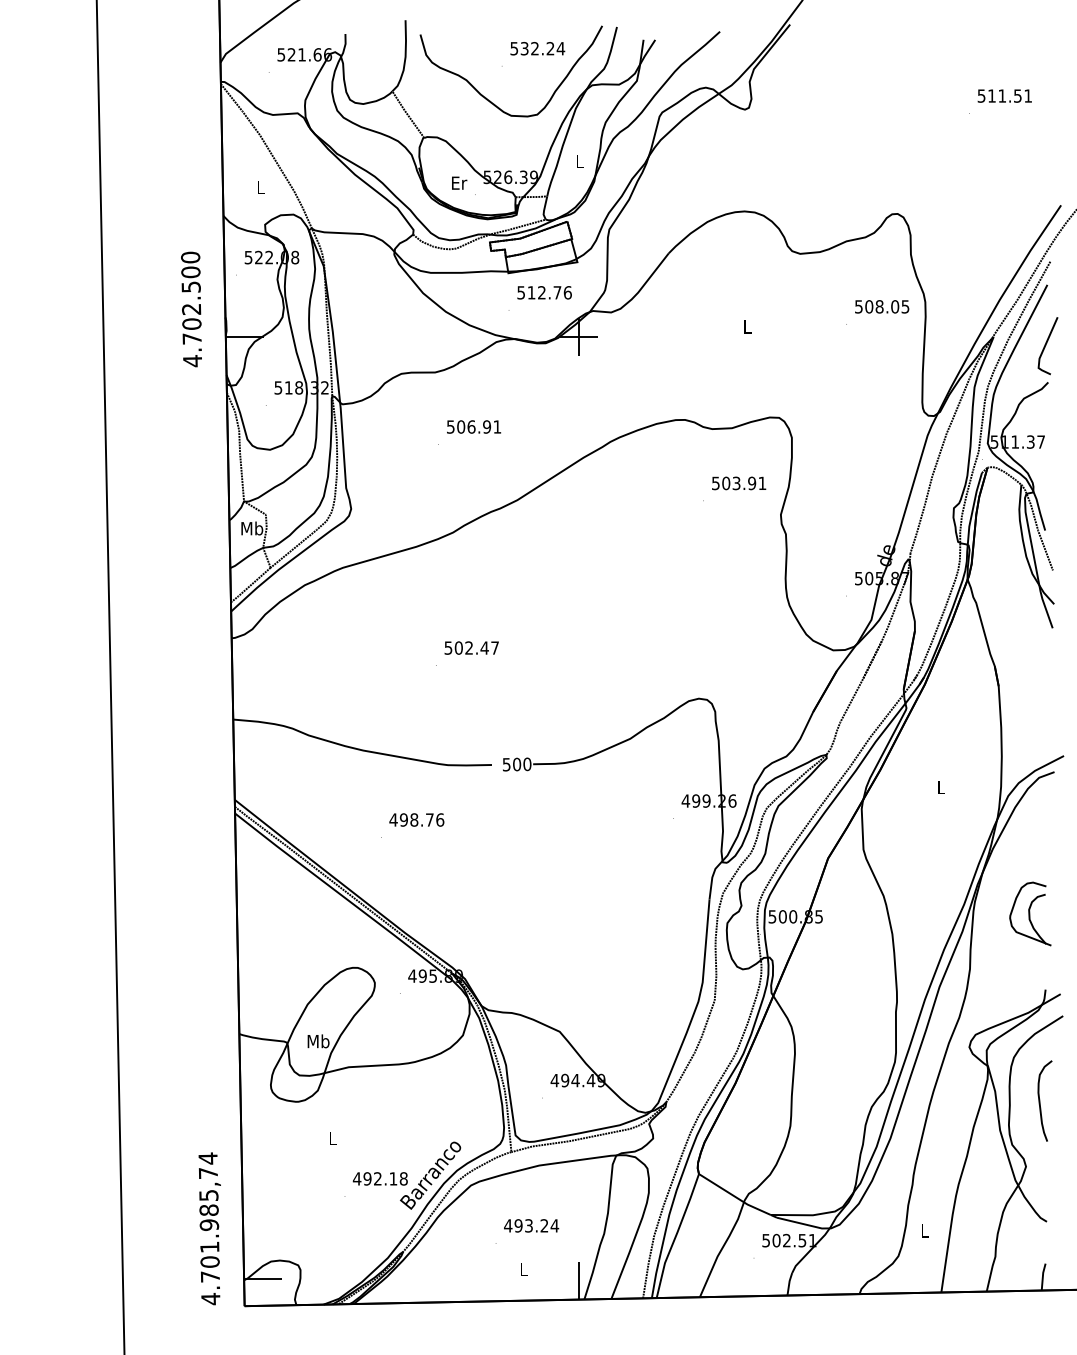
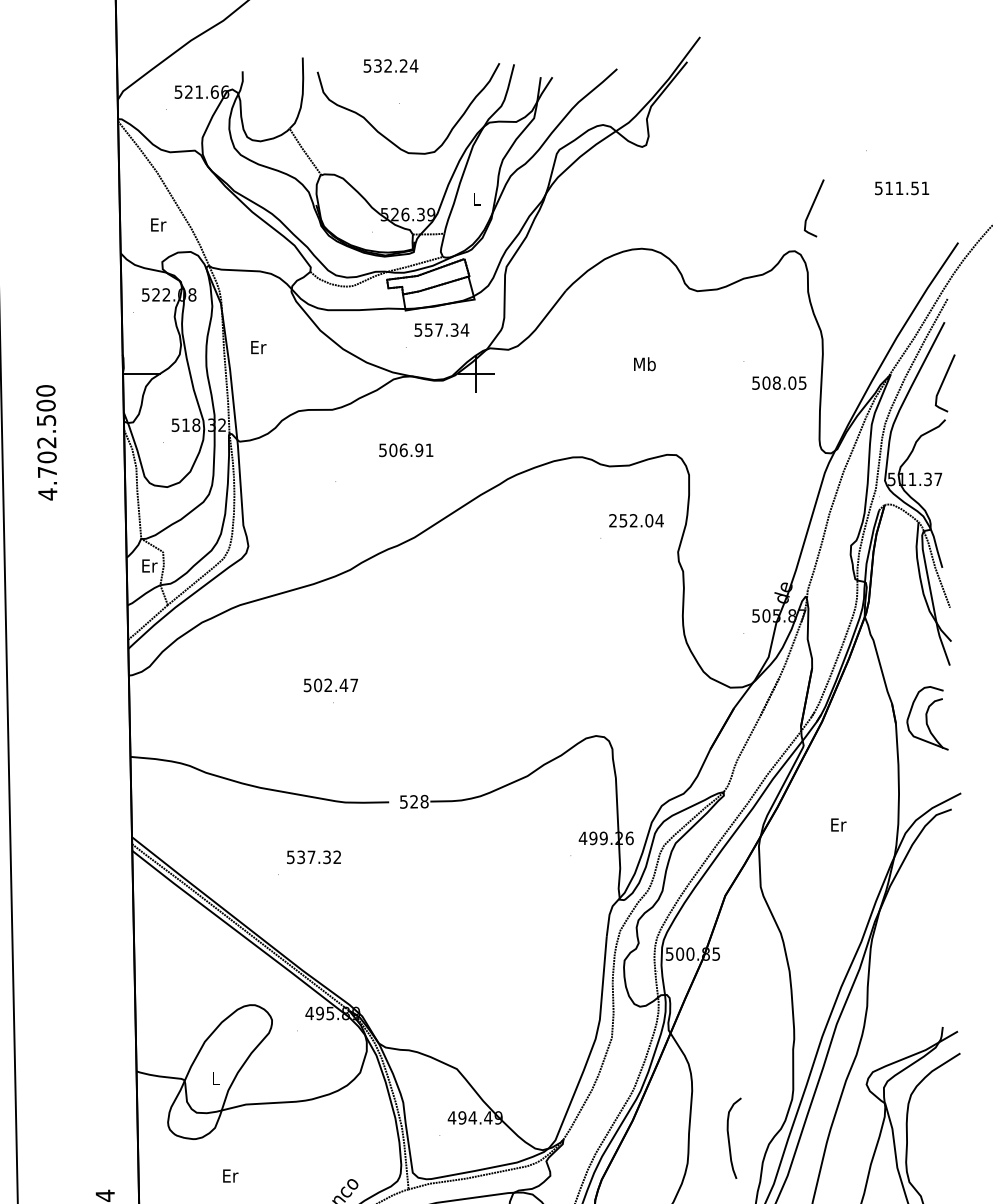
text: (537, 48) -> (390, 65), moved
text: (1004, 95) -> (901, 187), moved
line: (915, 170) -> (812, 207), added
text: (459, 182) -> (258, 346), moved
text: (261, 187) -> (158, 224), L -> Er
text: (549, 292) -> (446, 329), 512.76 -> 557.34
text: (882, 306) -> (779, 382), moved
text: (191, 309) -> (46, 442), moved
text: (747, 326) -> (644, 363), L -> Mb
text: (474, 426) -> (406, 449), moved
text: (739, 483) -> (636, 520), 503.91 -> 252.04
text: (252, 528) -> (149, 565), Mb -> Er
text: (471, 647) -> (330, 684), moved
text: (522, 764) -> (419, 801), 500 -> 528
text: (941, 787) -> (838, 824), L -> Er
text: (416, 819) -> (313, 856), 498.76 -> 537.32
part: (1030, 913) -> (927, 717), moved
text: (318, 1041) -> (215, 1078), Mb -> L
curve: (1040, 1100) -> (729, 1137), moved
text: (333, 1138) -> (230, 1175), L -> Er

